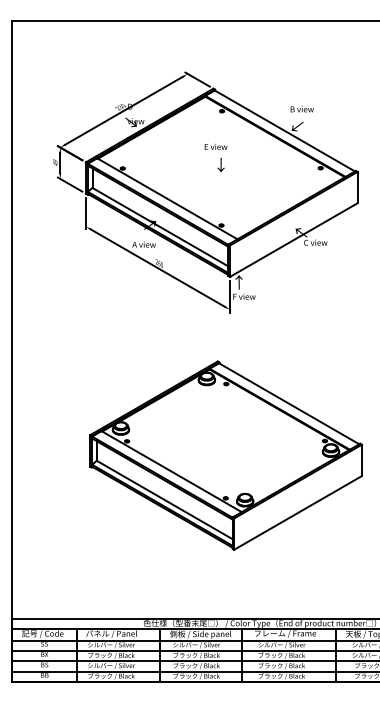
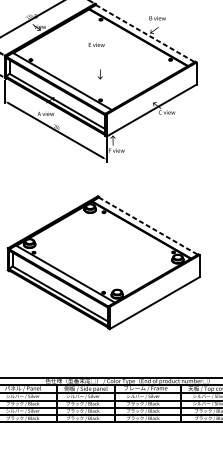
line: (284, 130) -> (145, 33), solid -> dashed
text: (220, 164) -> (99, 74), moved
line: (289, 403) -> (148, 225), solid -> dashed

